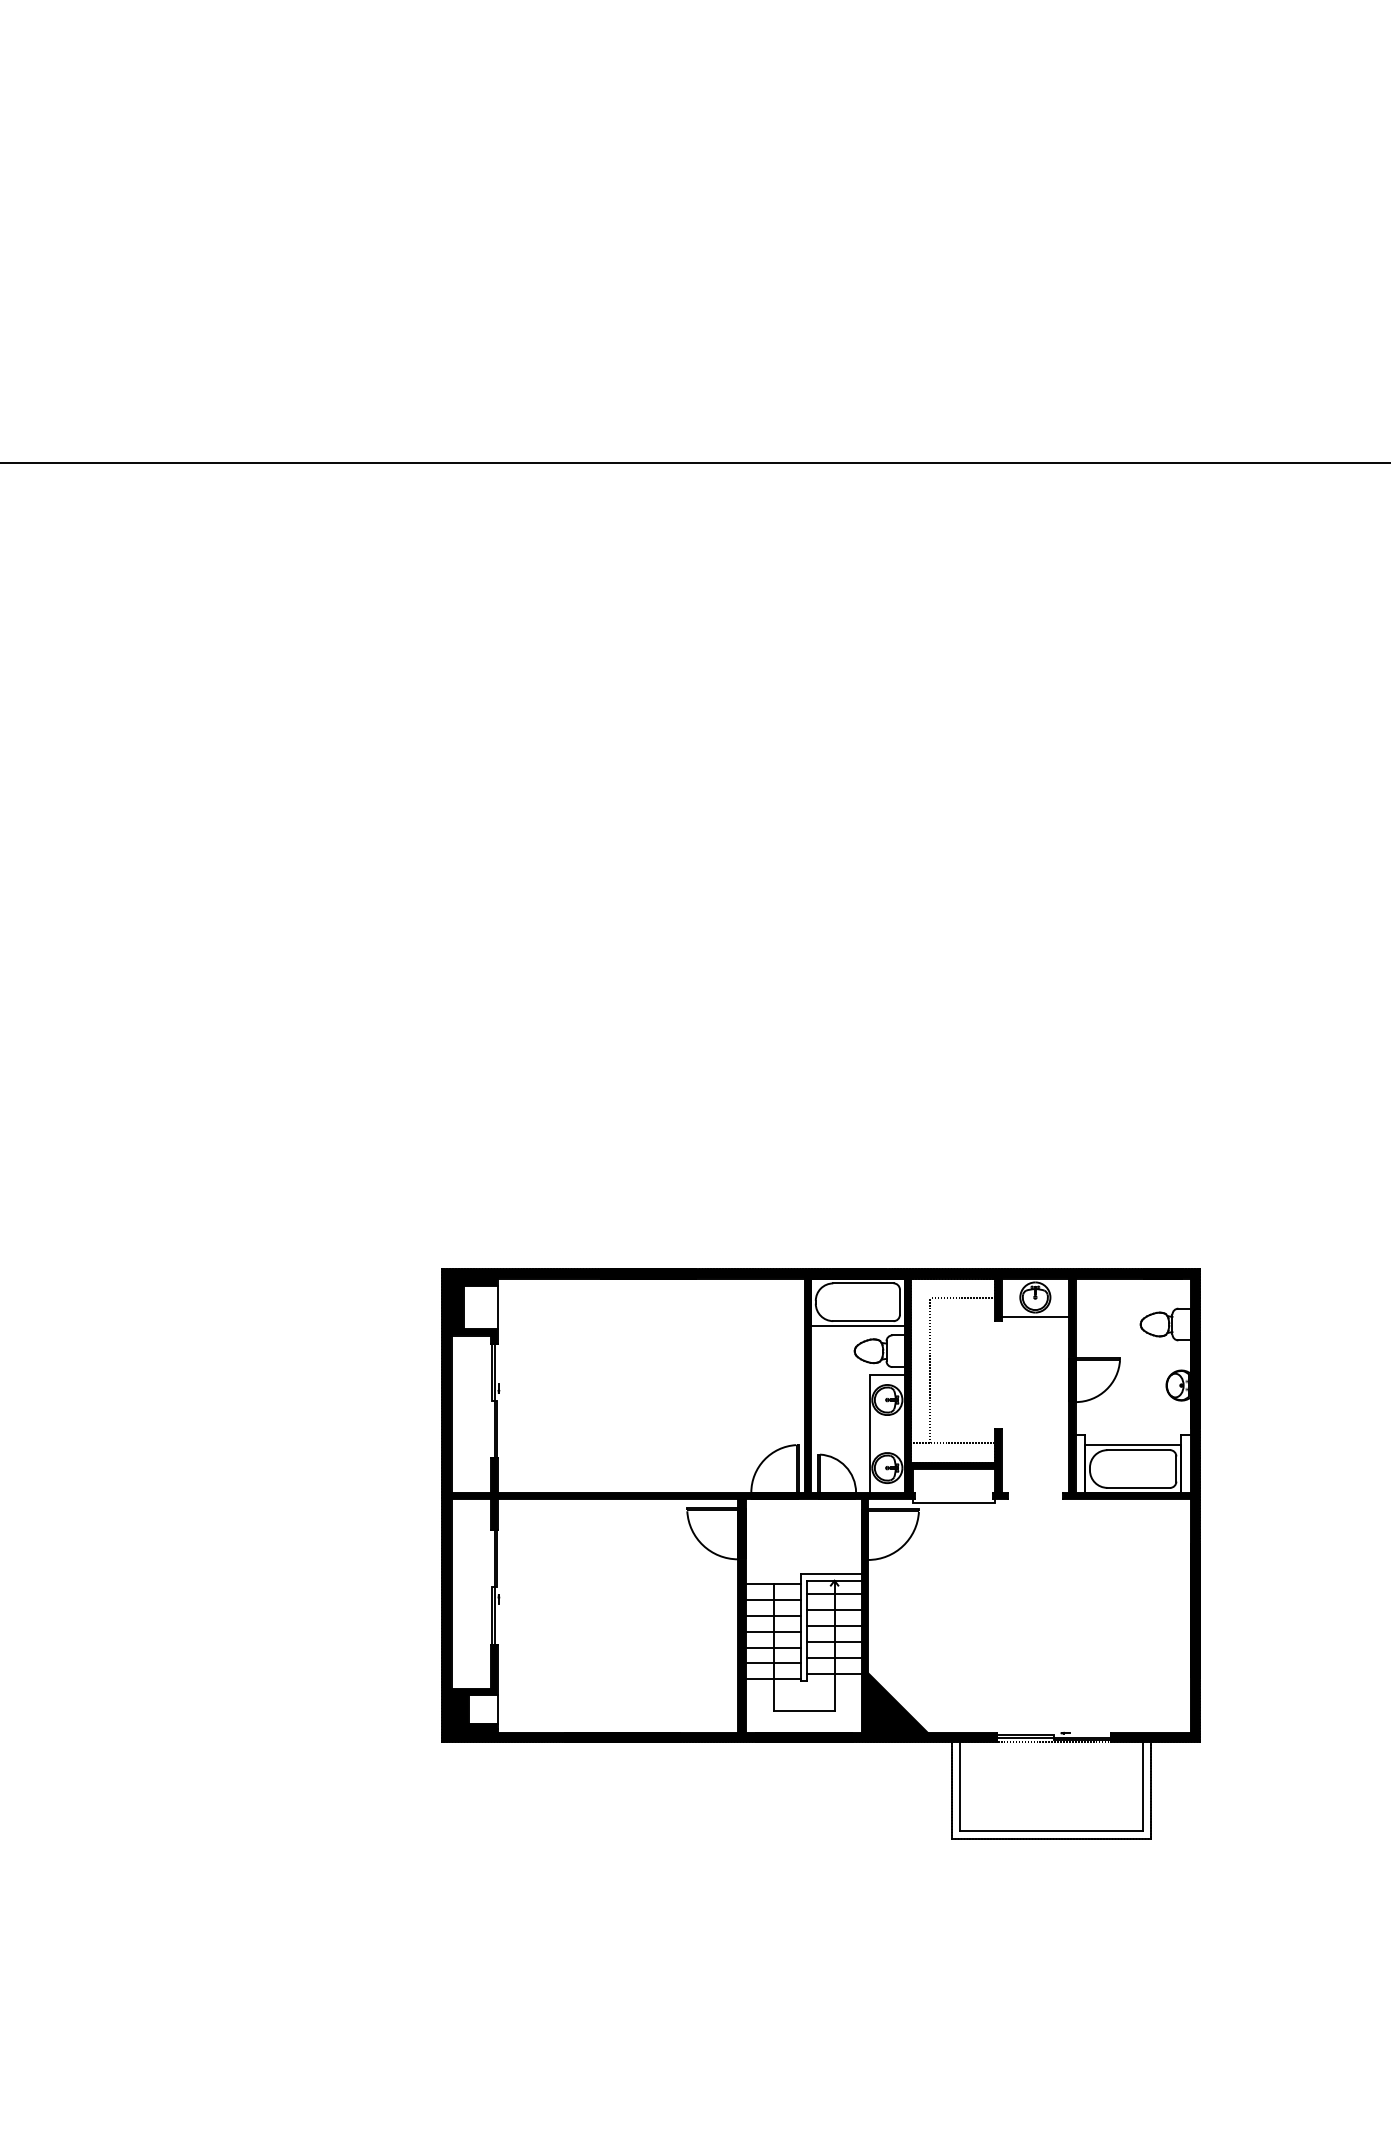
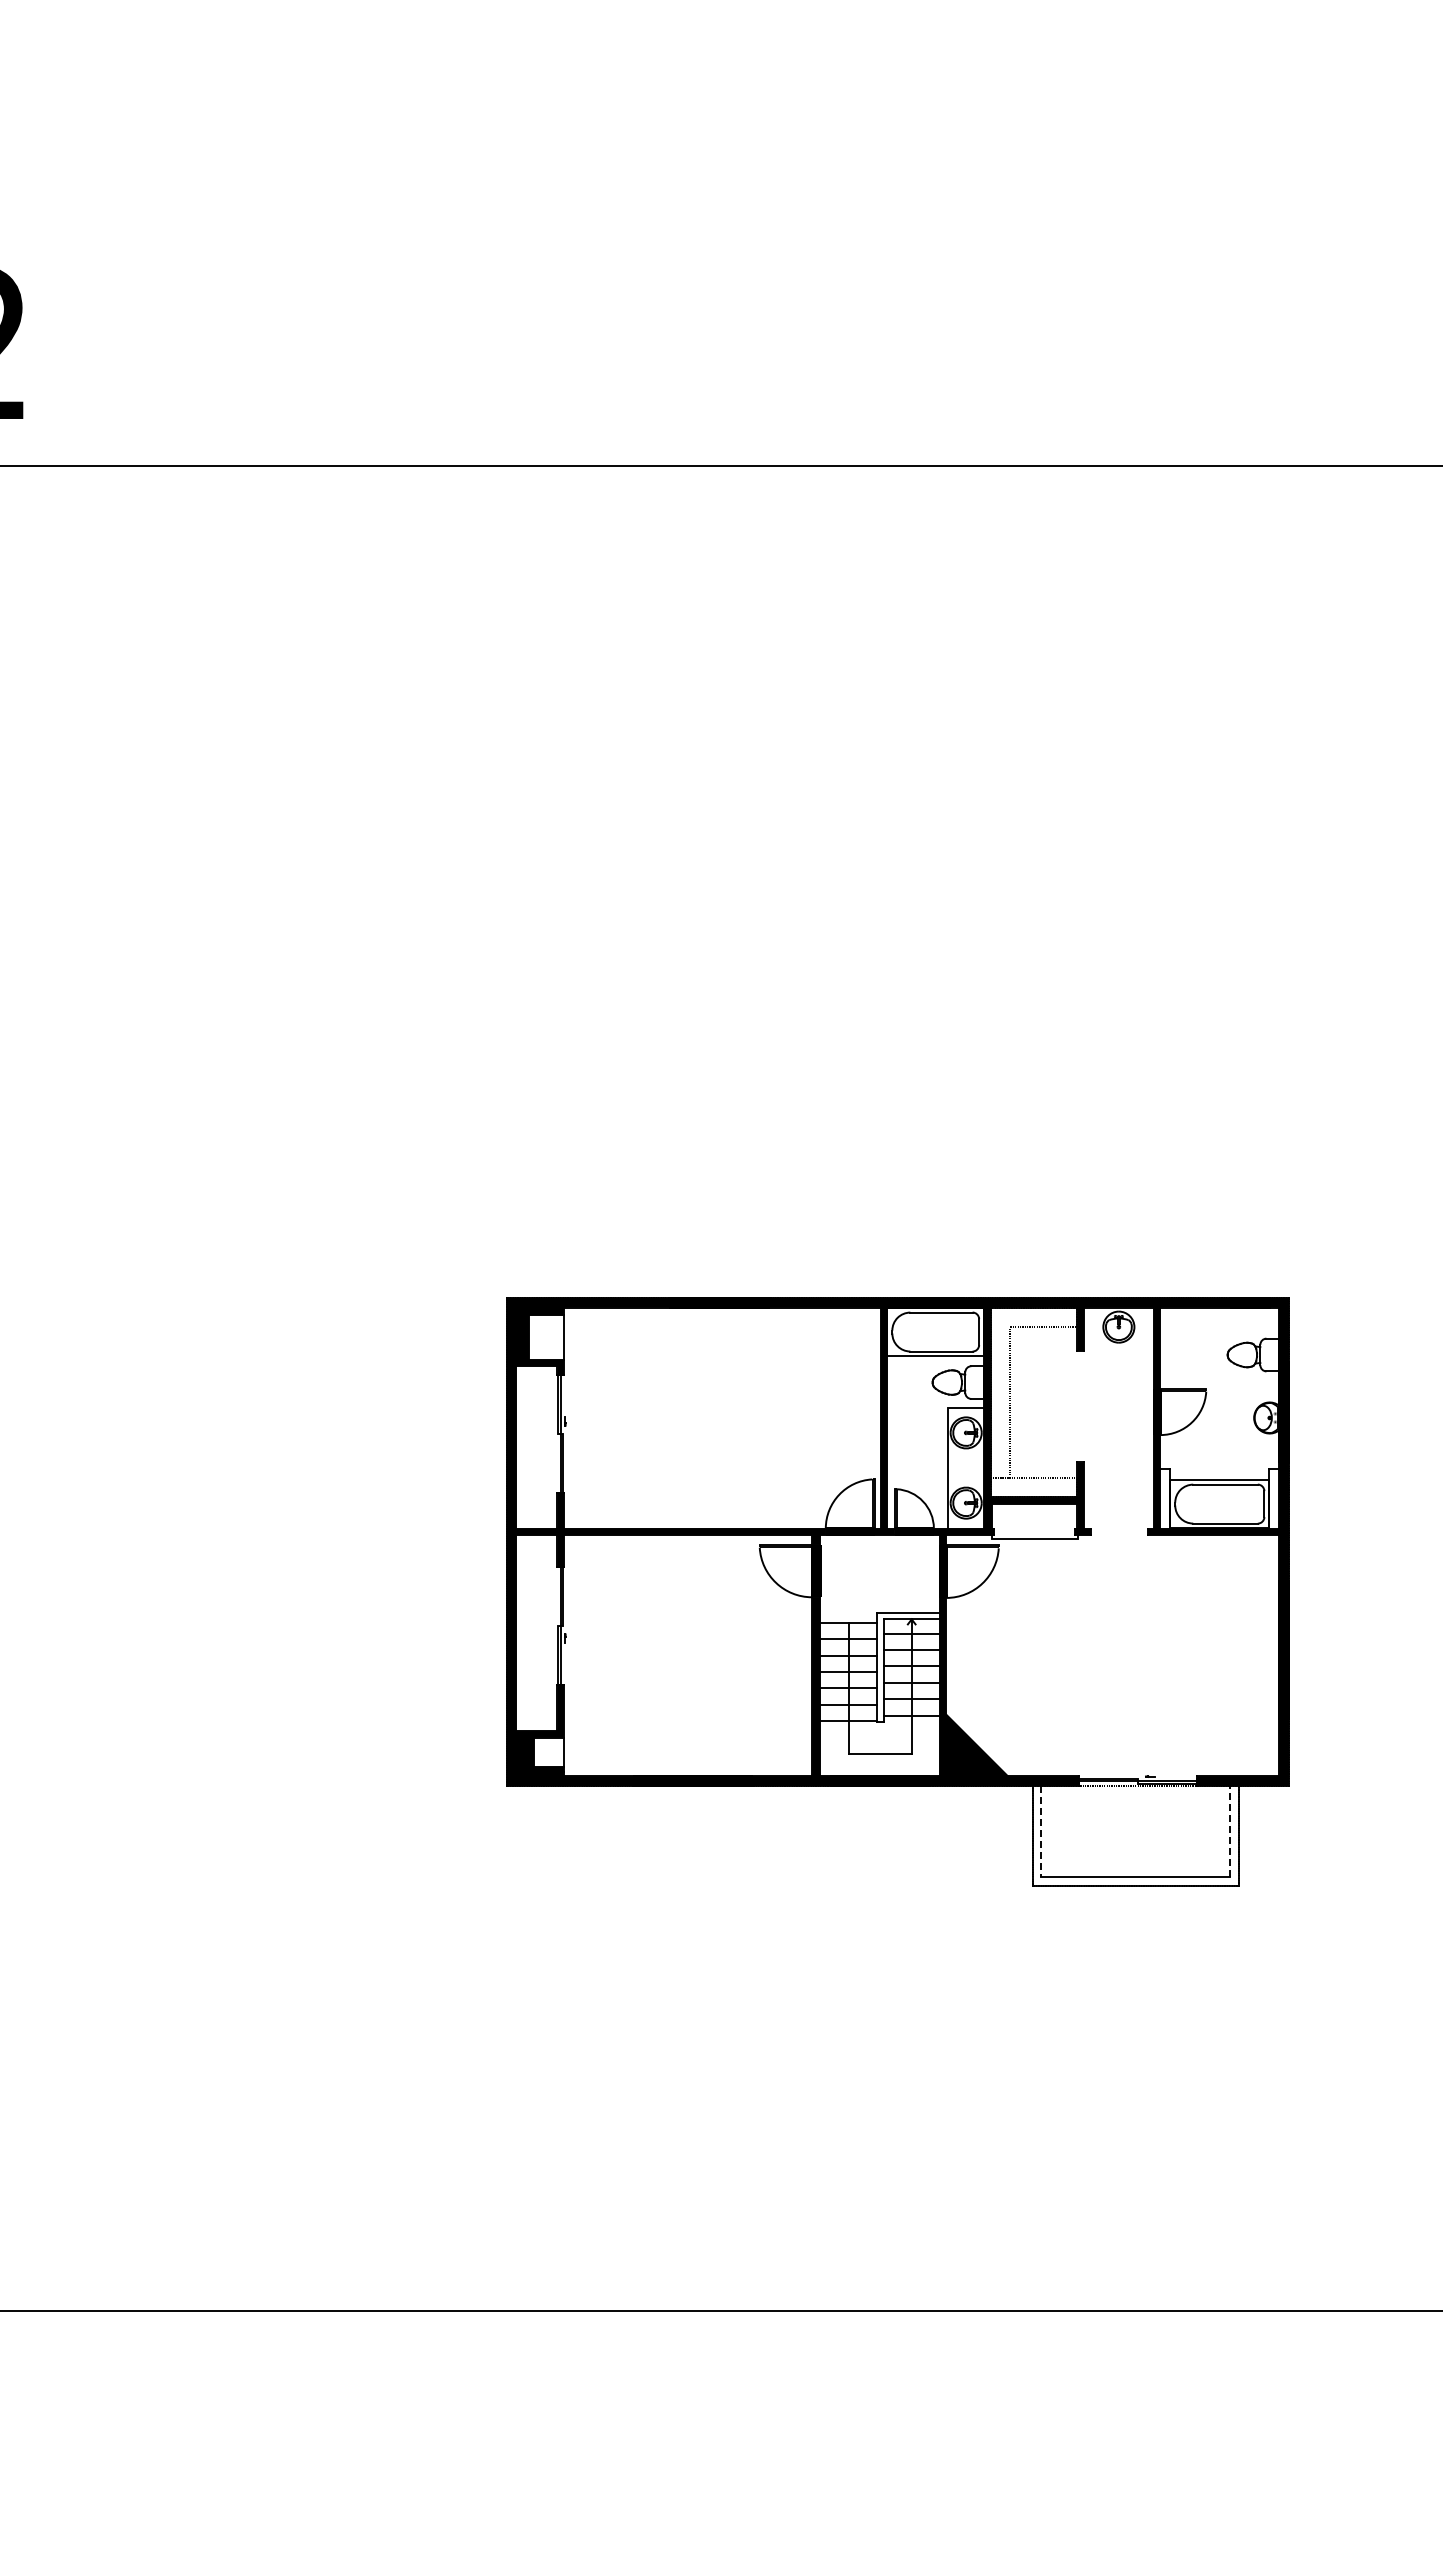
line: (1034, 1317) -> (1118, 1347), removed
line: (960, 1786) -> (1041, 1831), solid -> dashed
line: (1143, 1786) -> (1230, 1831), solid -> dashed

